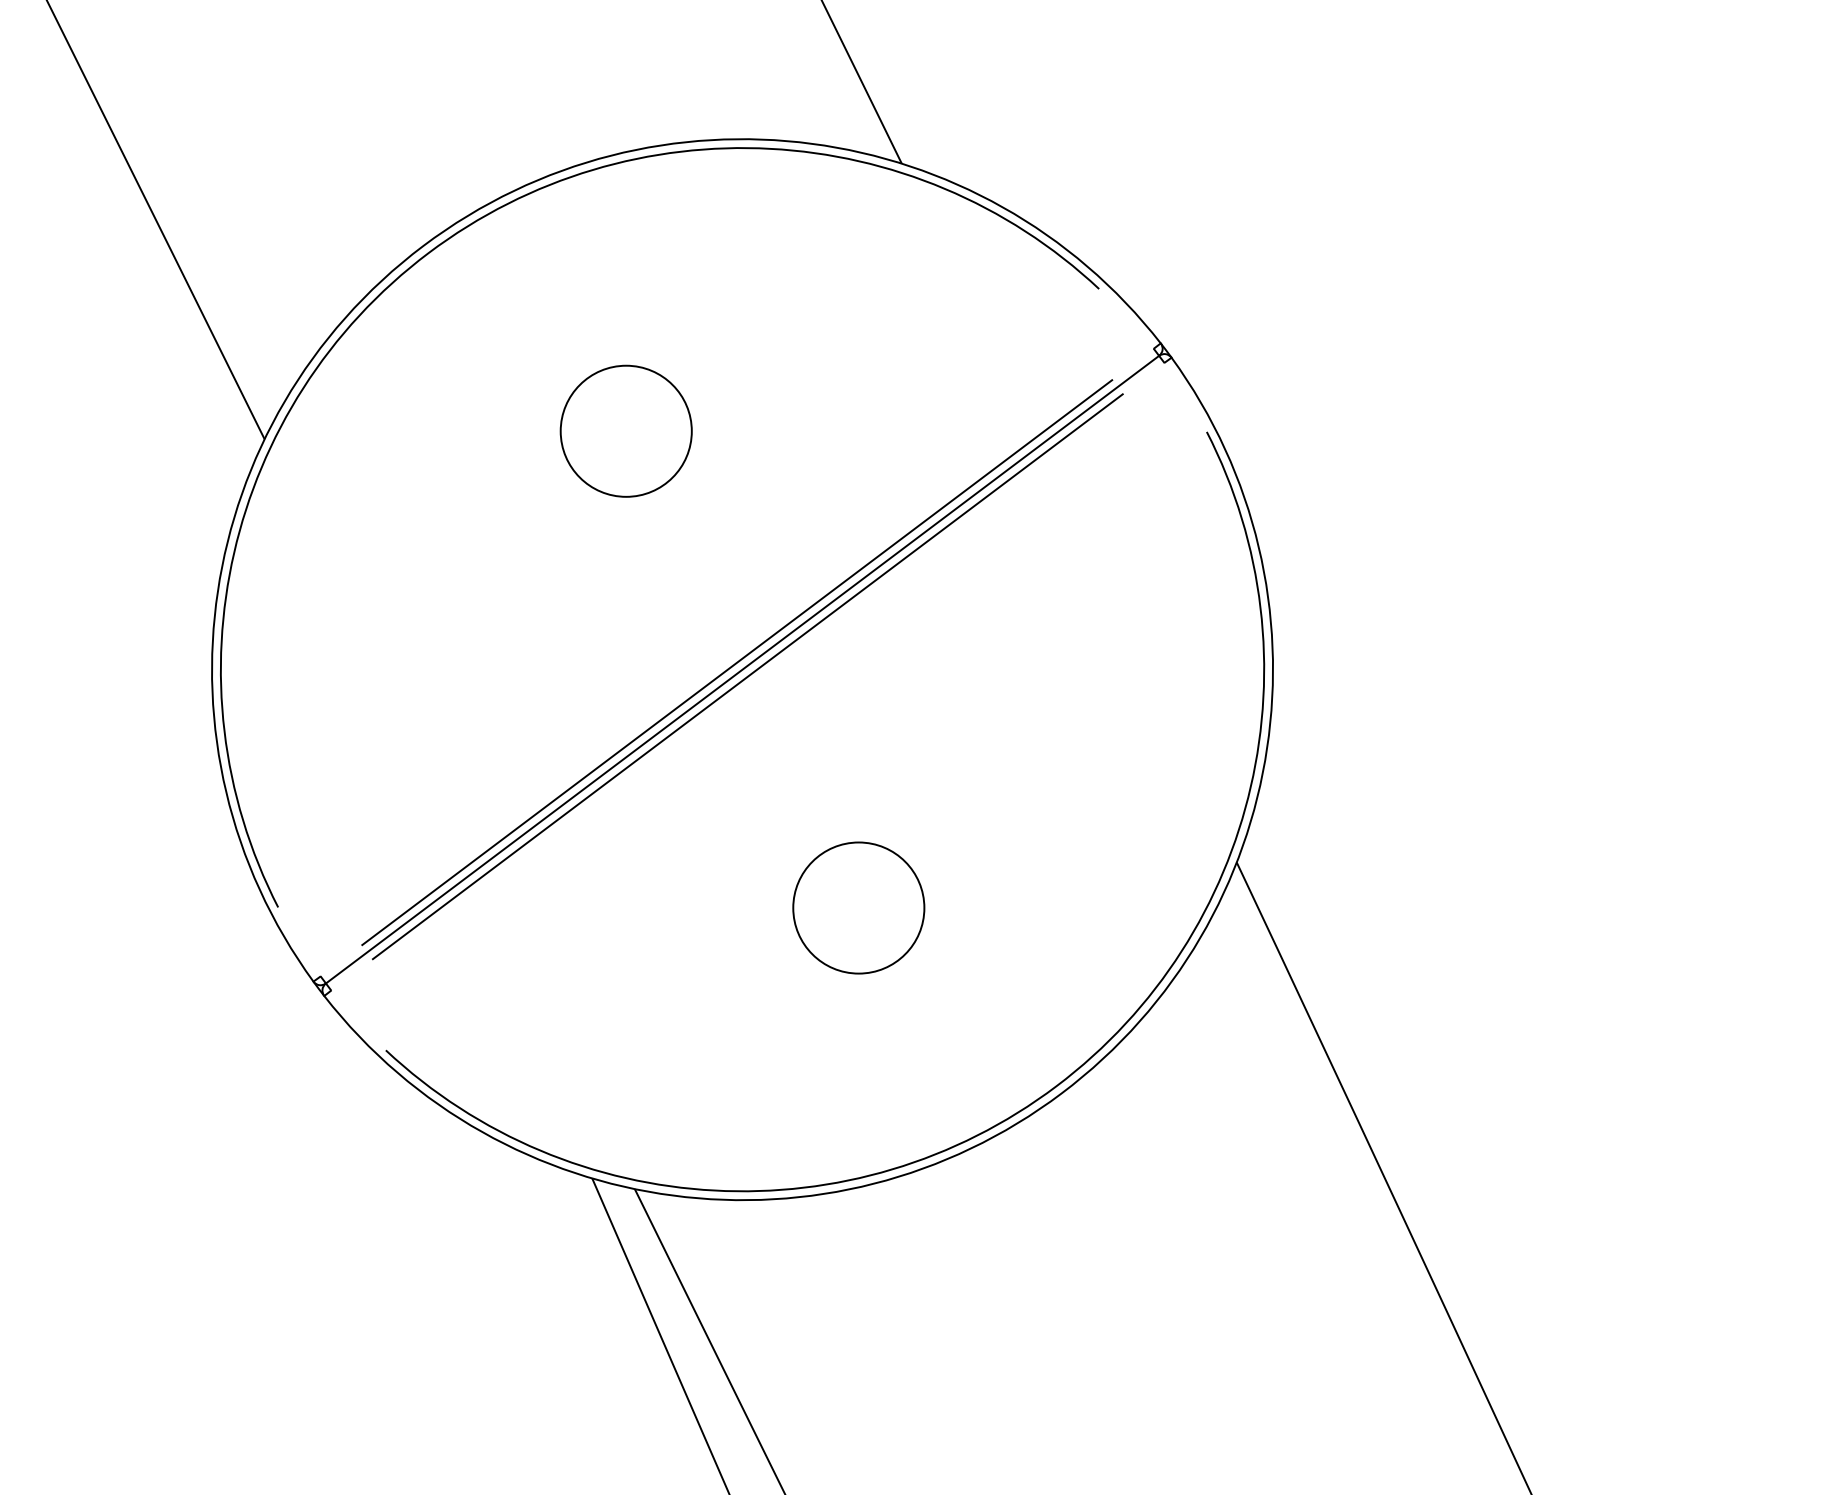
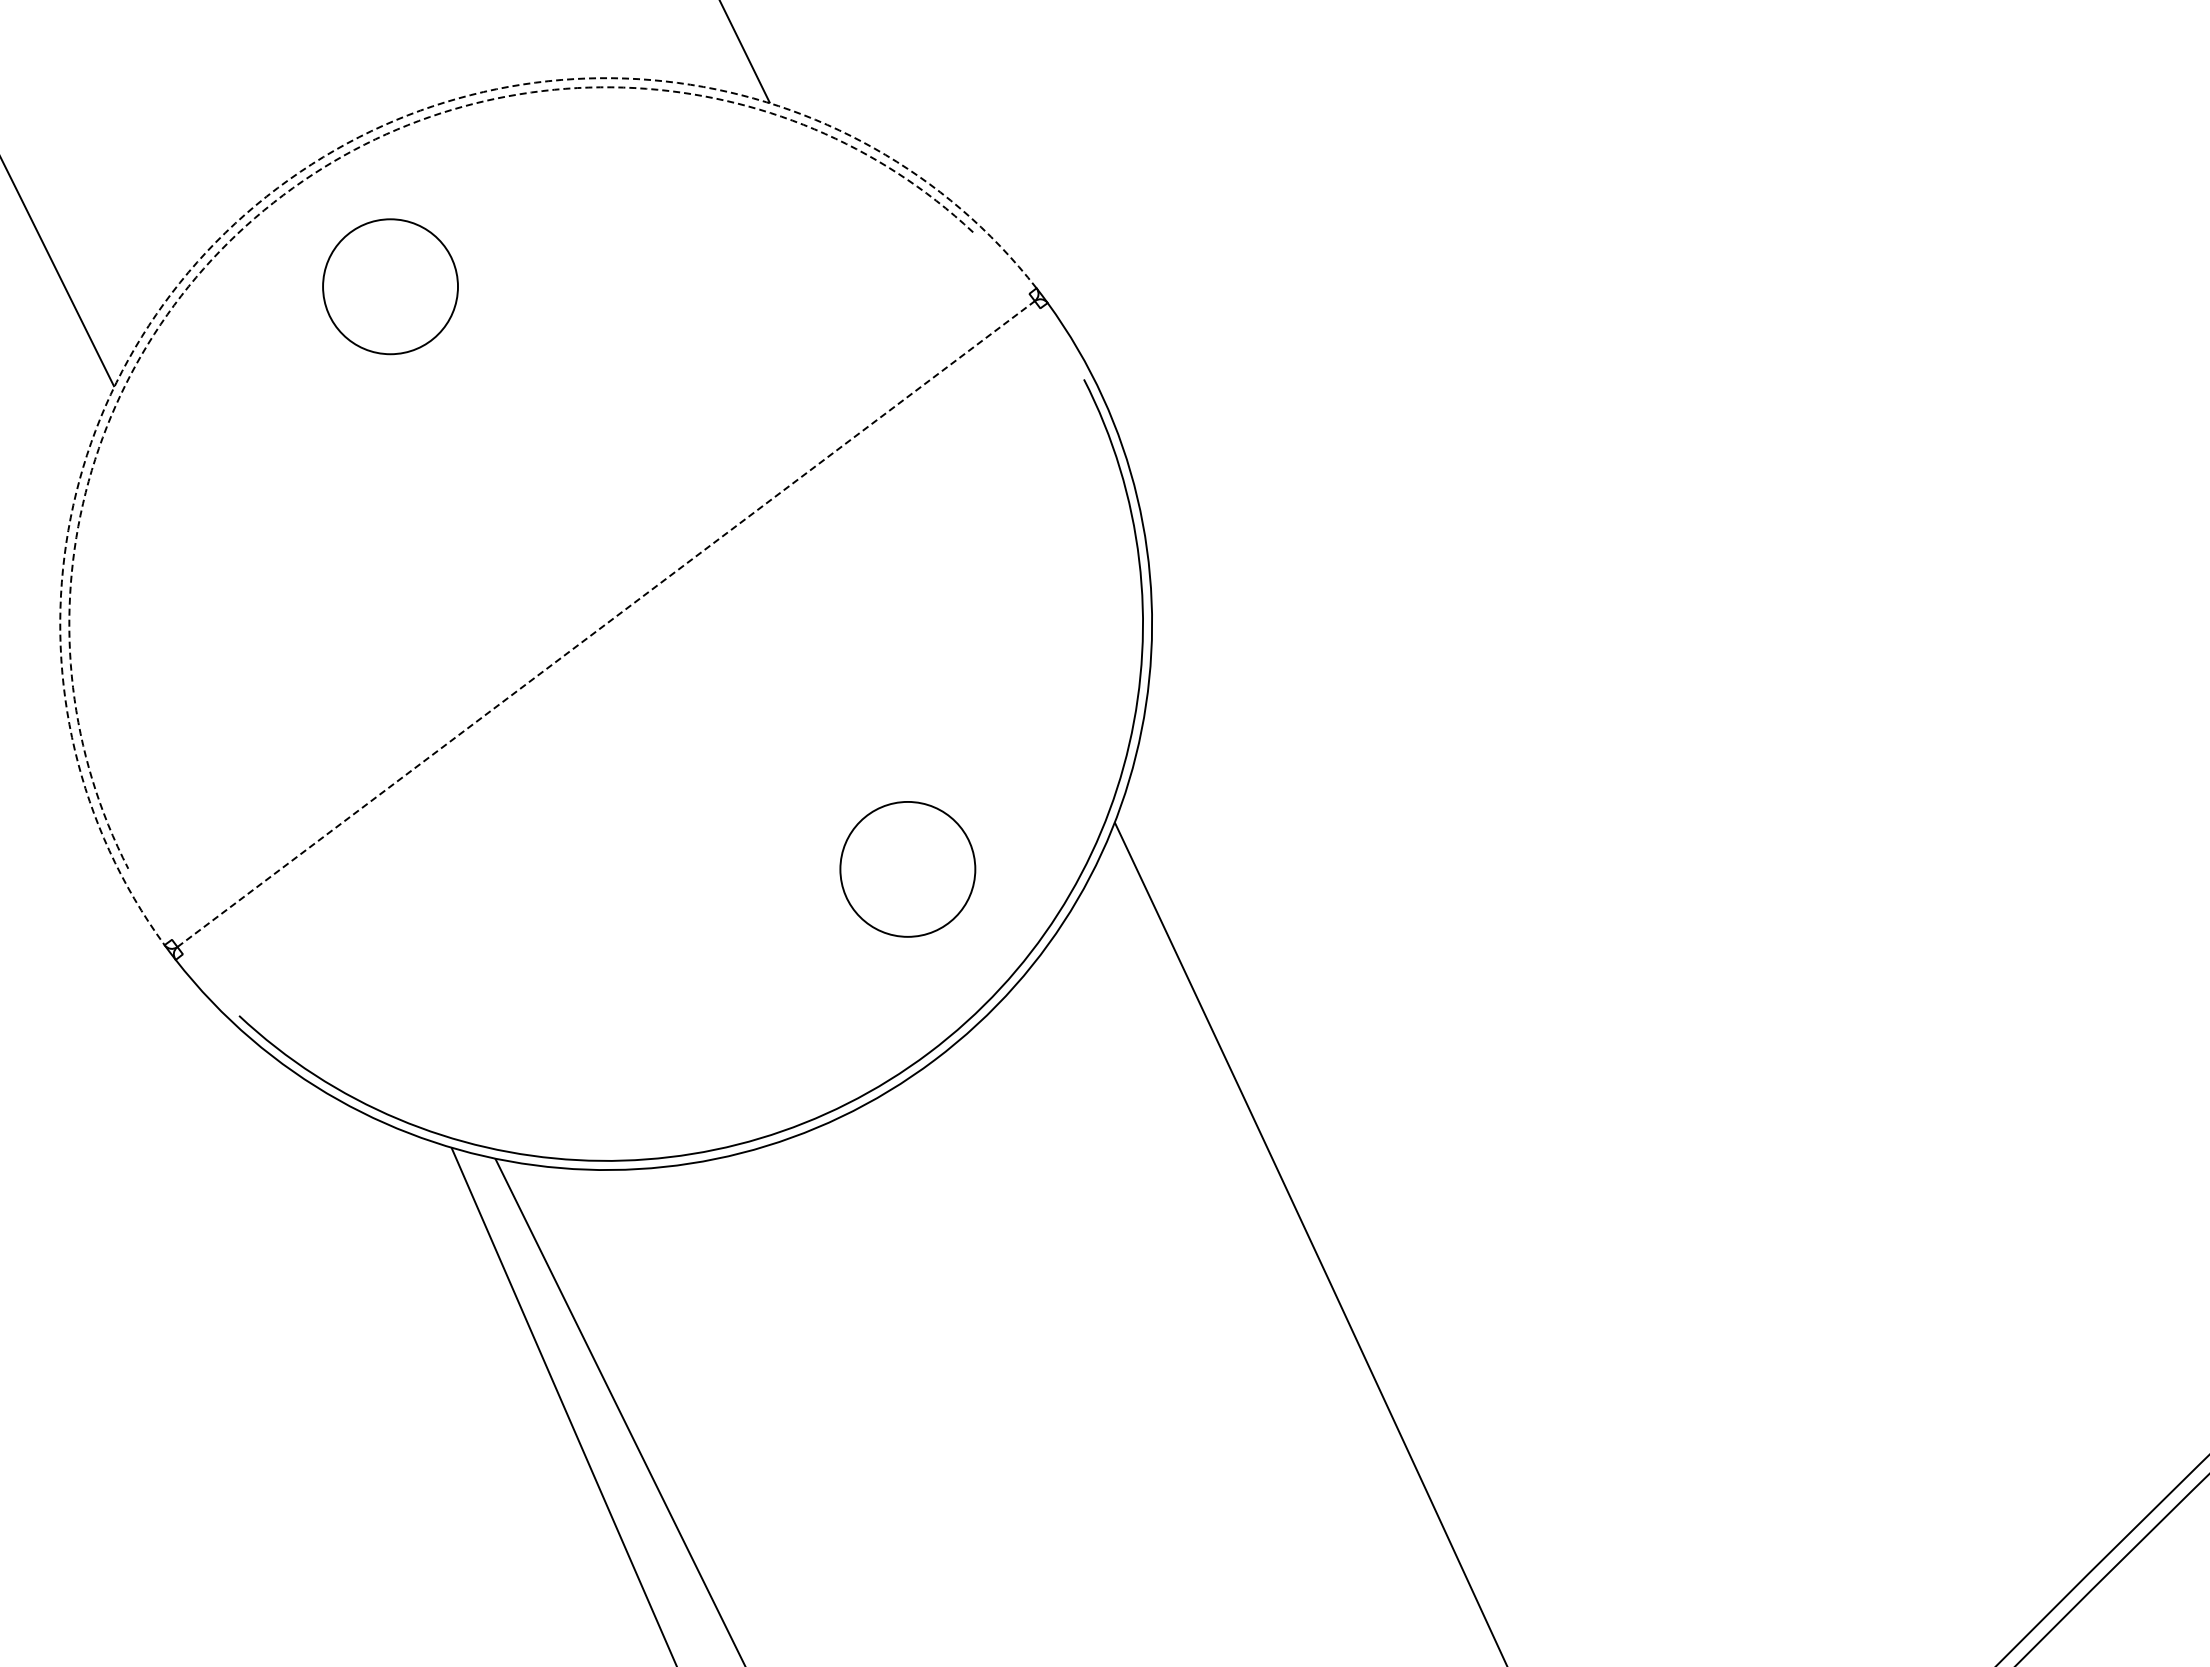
arc: (423, 246) -> (277, 188), solid -> dashed
arc: (428, 253) -> (283, 195), solid -> dashed
circle: (626, 431) -> (390, 286), moved
line: (737, 662) -> (600, 616), removed
line: (742, 670) -> (606, 624), solid -> dashed
line: (747, 675) -> (611, 630), removed
circle: (858, 908) -> (907, 869), moved

